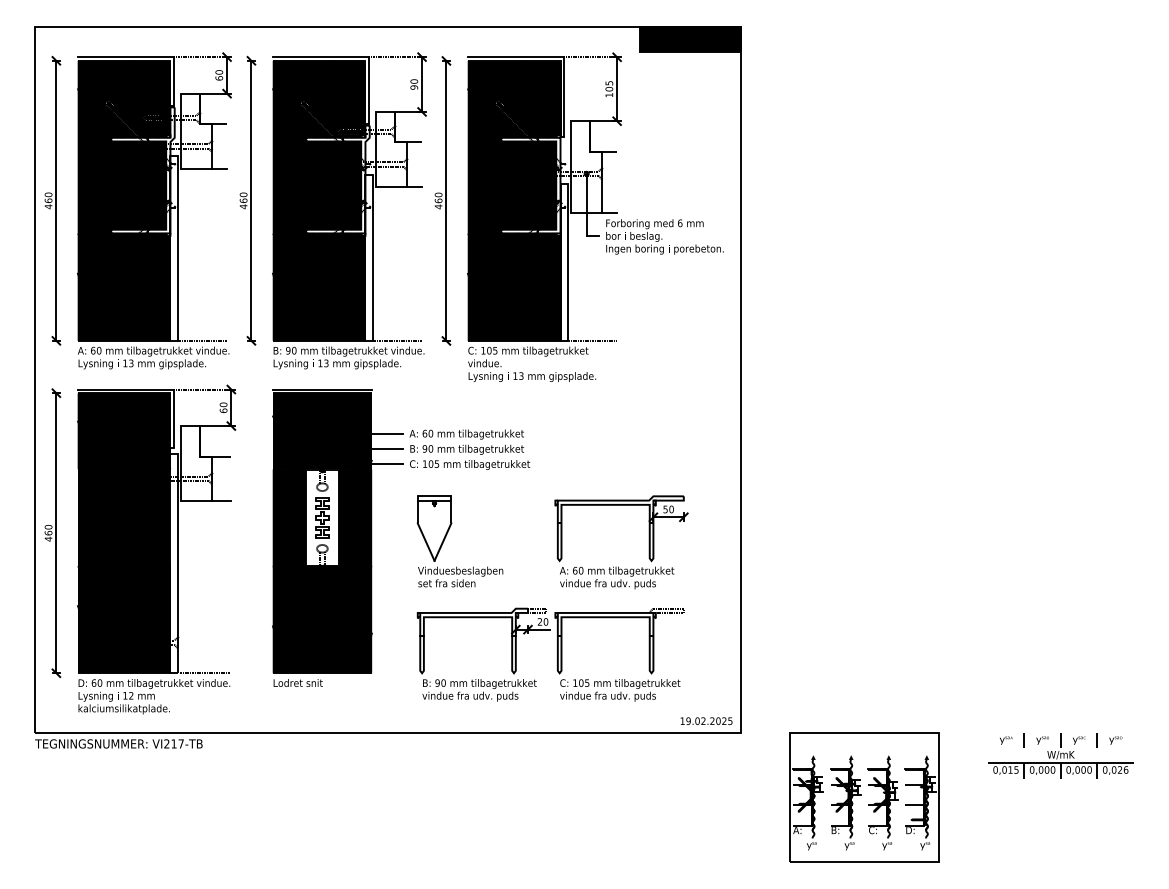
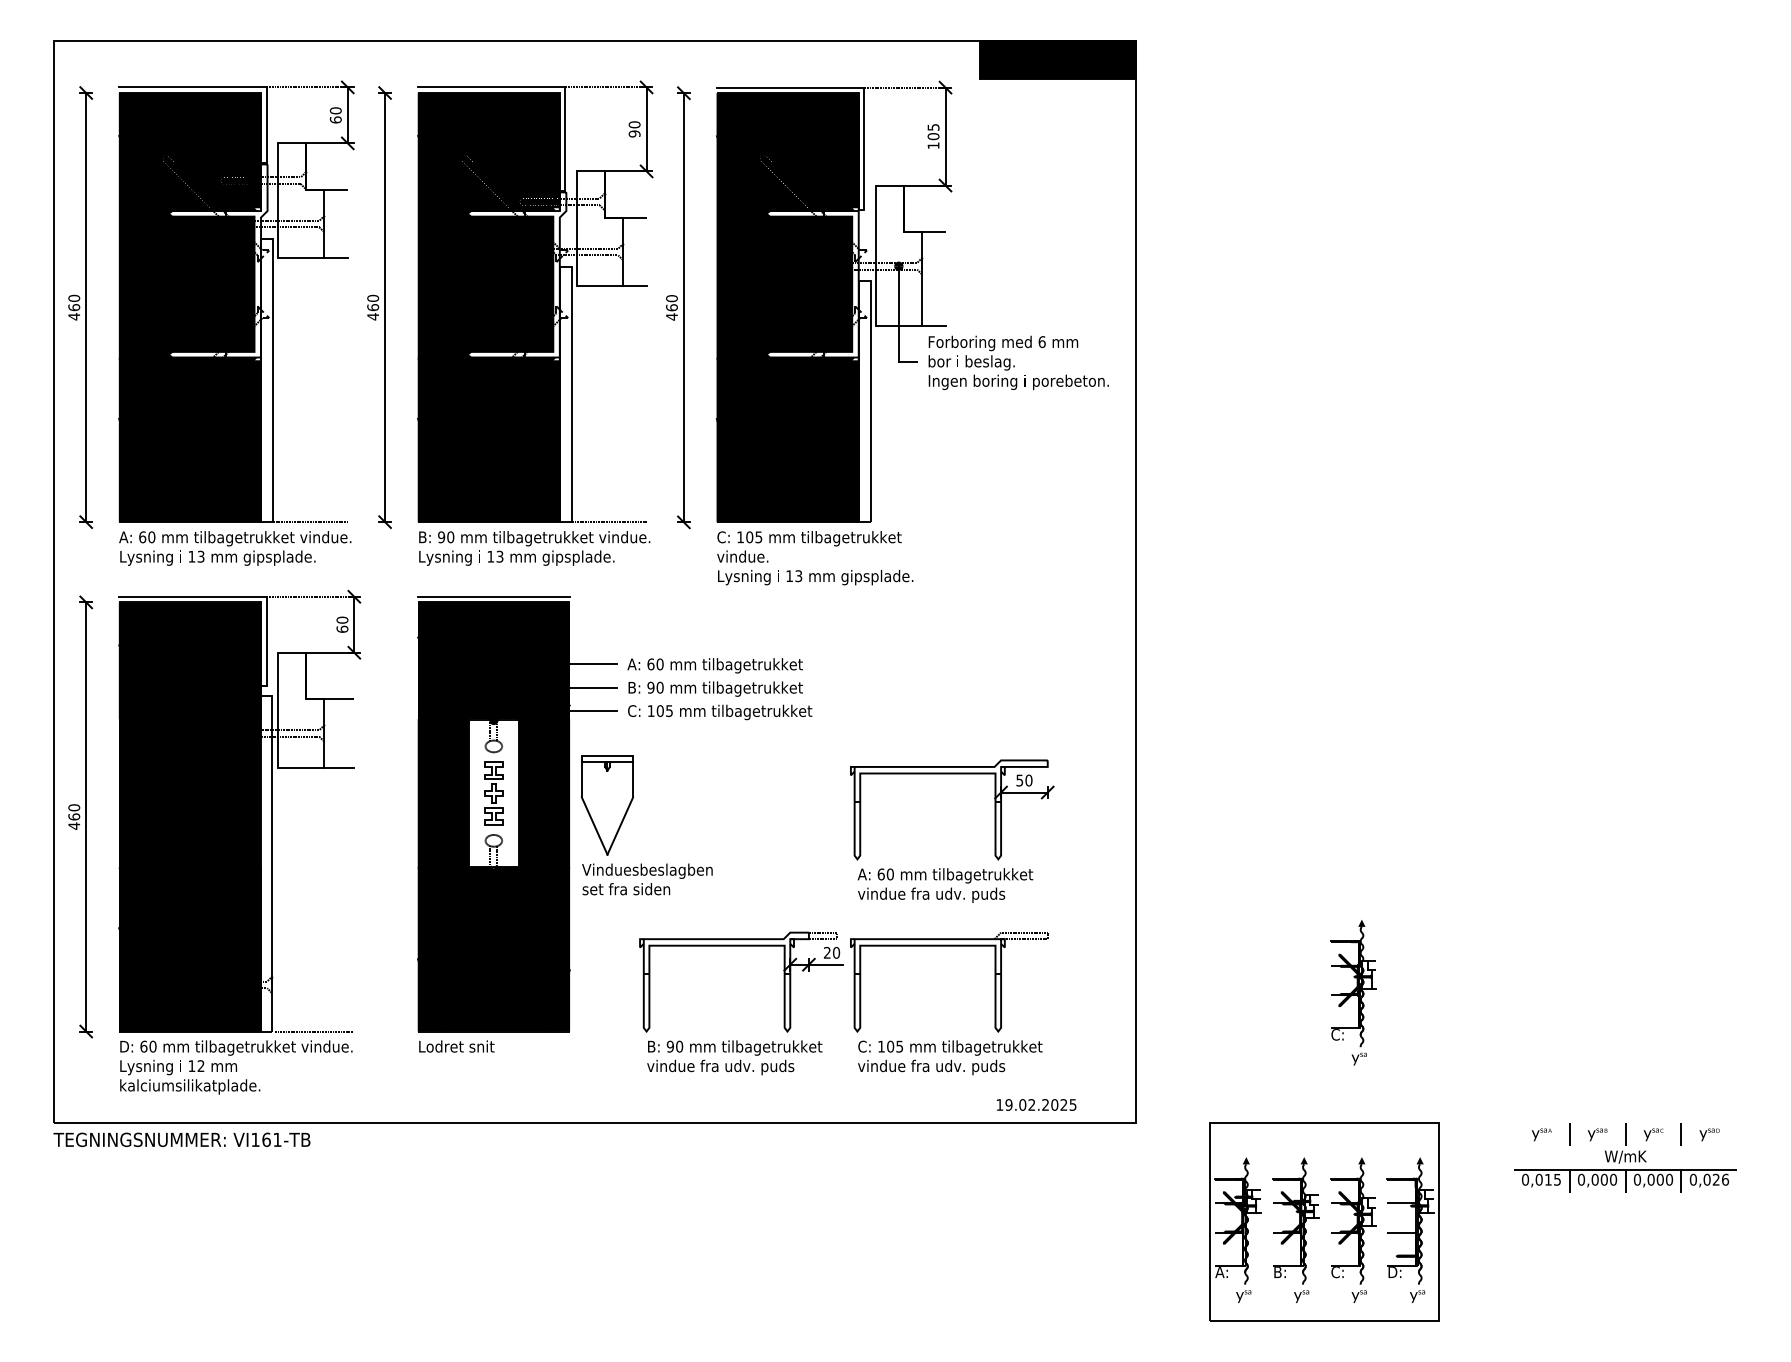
line: (590, 340) -> (904, 521), removed
part: (447, 534) -> (627, 814), moved
part: (882, 647) -> (1352, 992), added
text: (706, 720) -> (1036, 1103), moved
text: (173, 743) -> (265, 1139), VI217-TB -> VI161-TB

